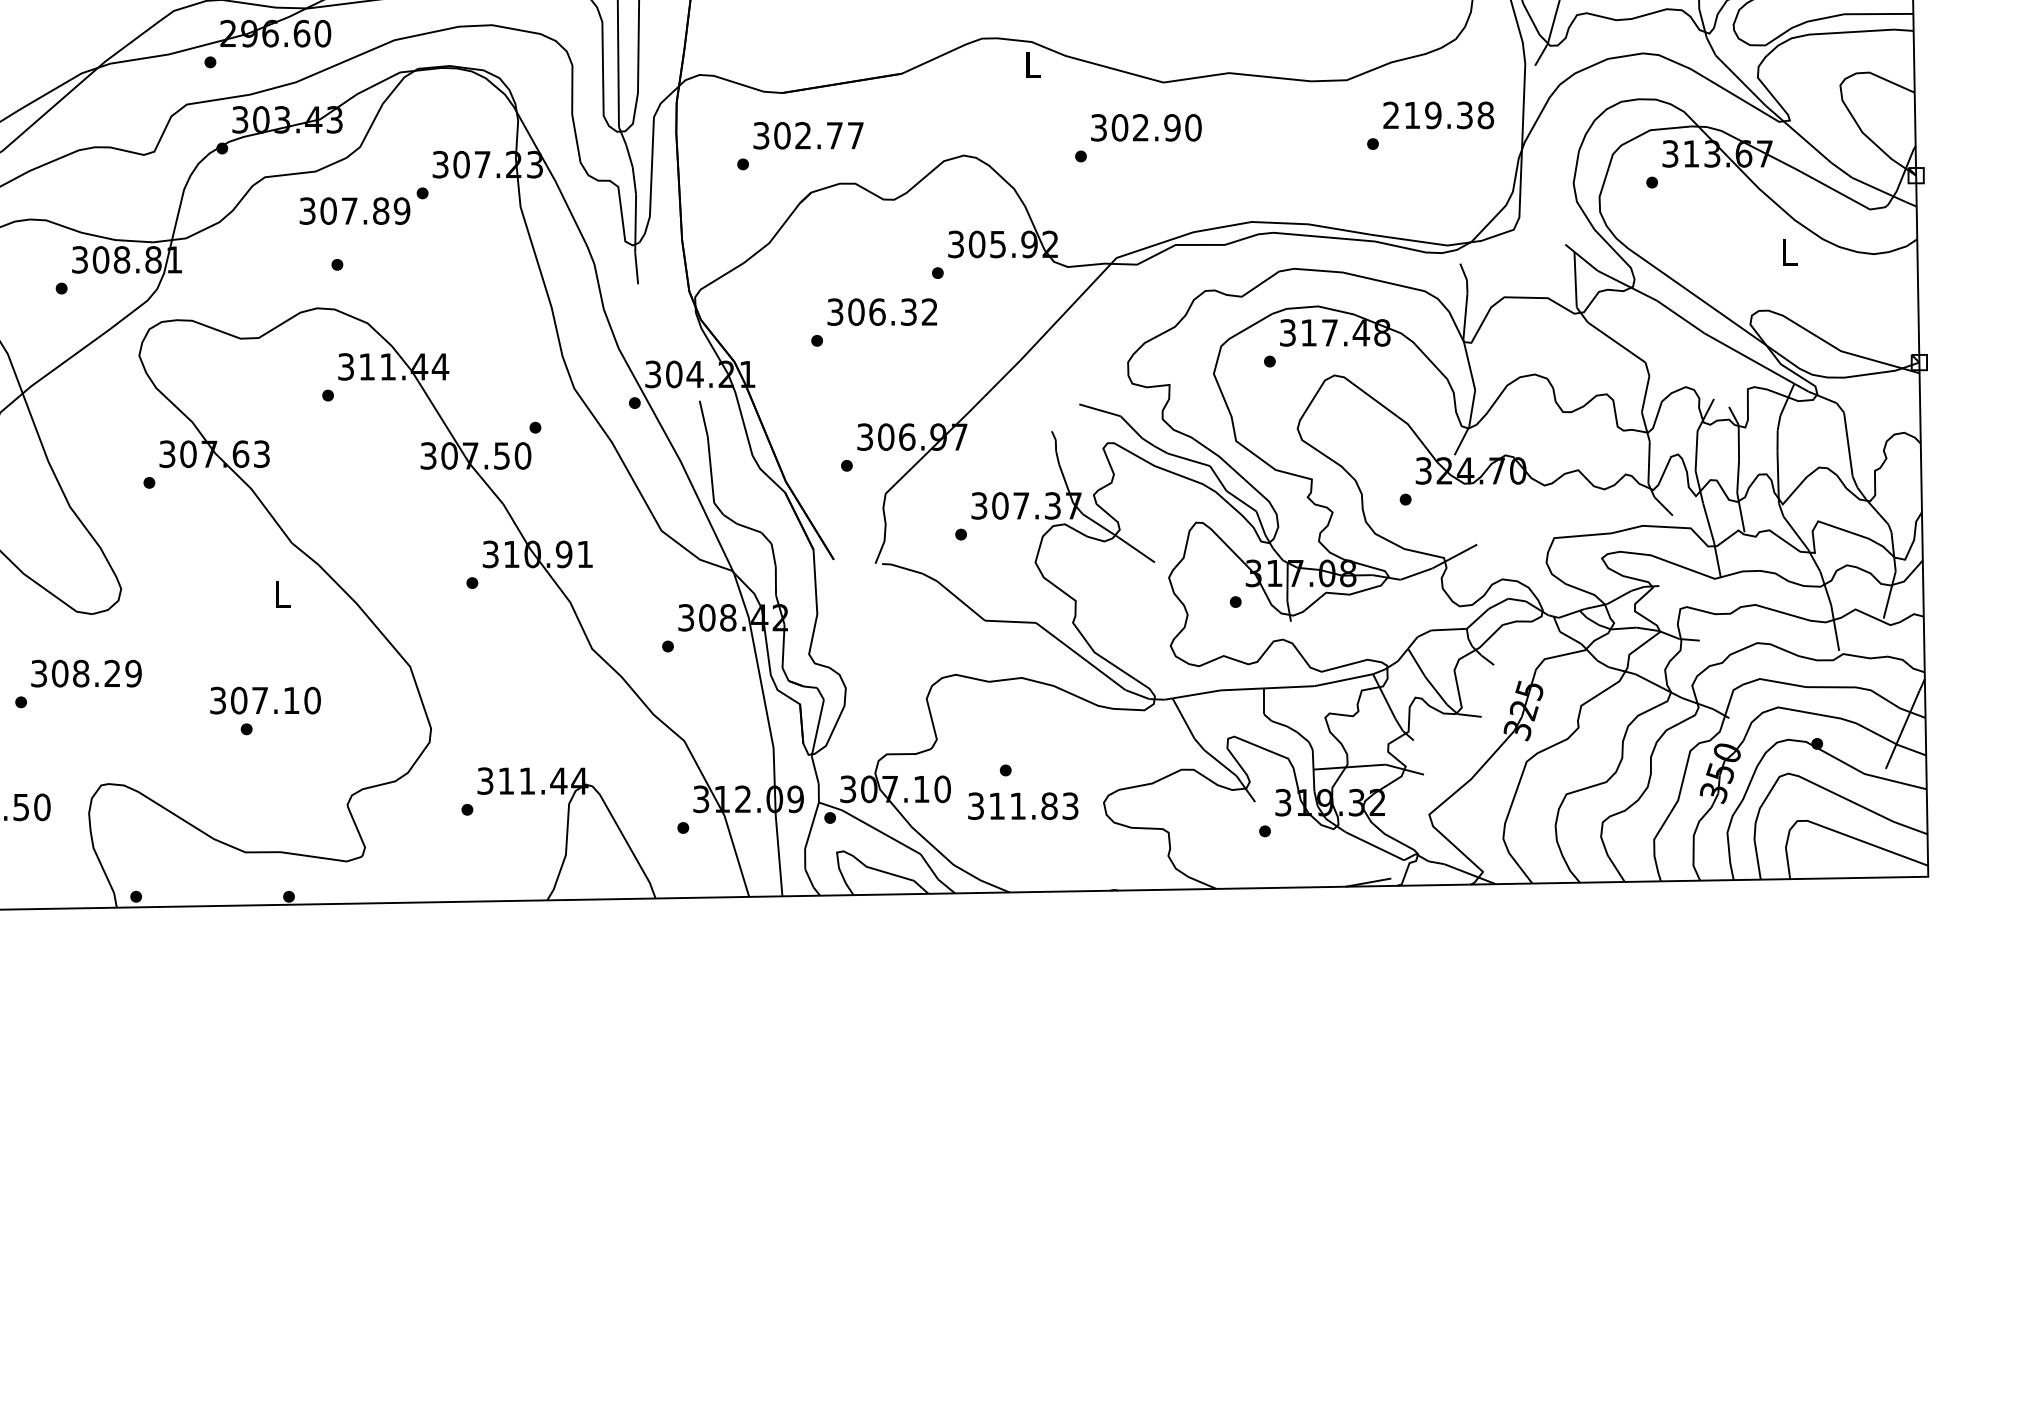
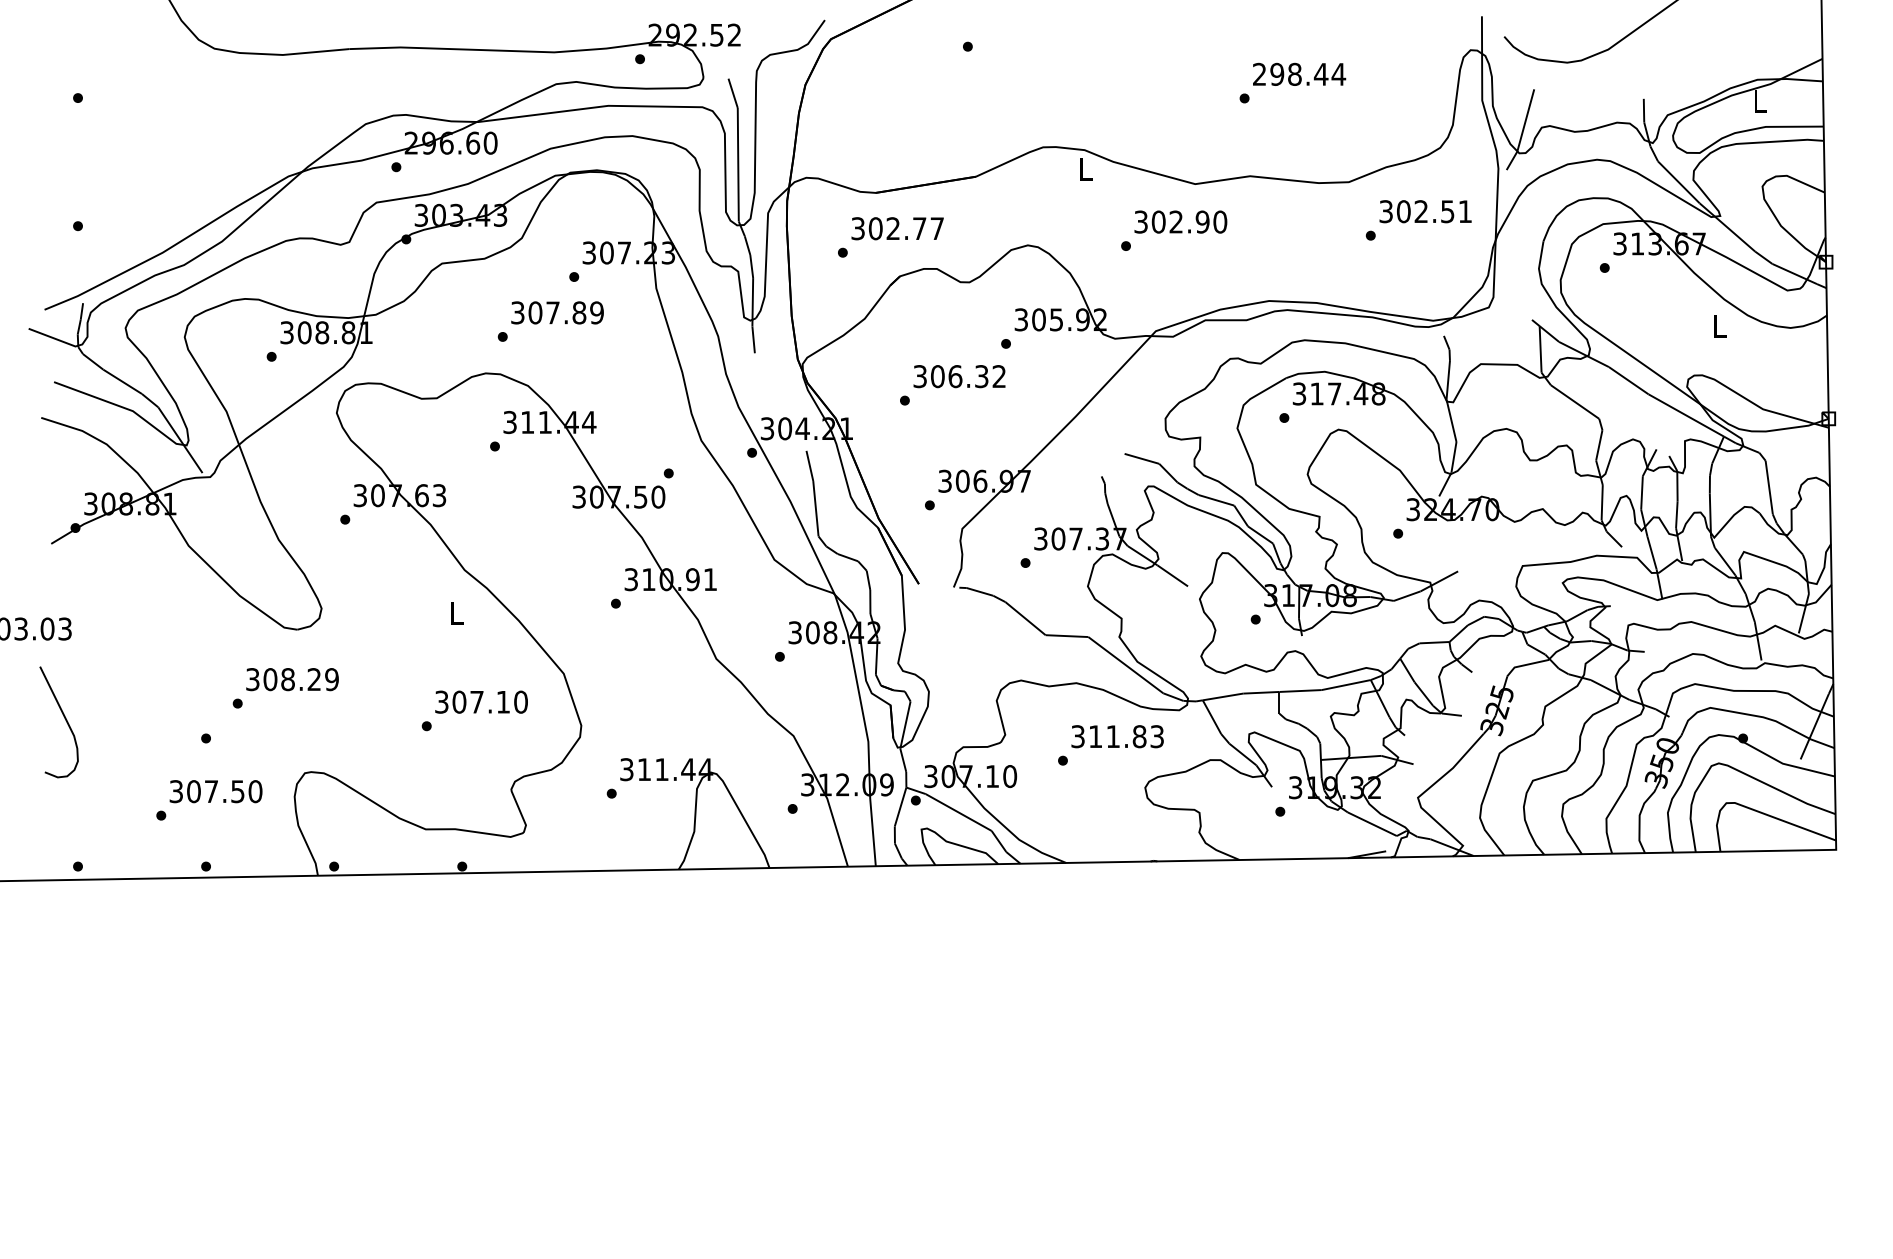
text: (1438, 115) -> (1425, 211), 219.38 -> 302.51
text: (354, 210) -> (557, 312), moved
text: (265, 699) -> (481, 701), moved
text: (1023, 805) -> (1117, 736), moved

